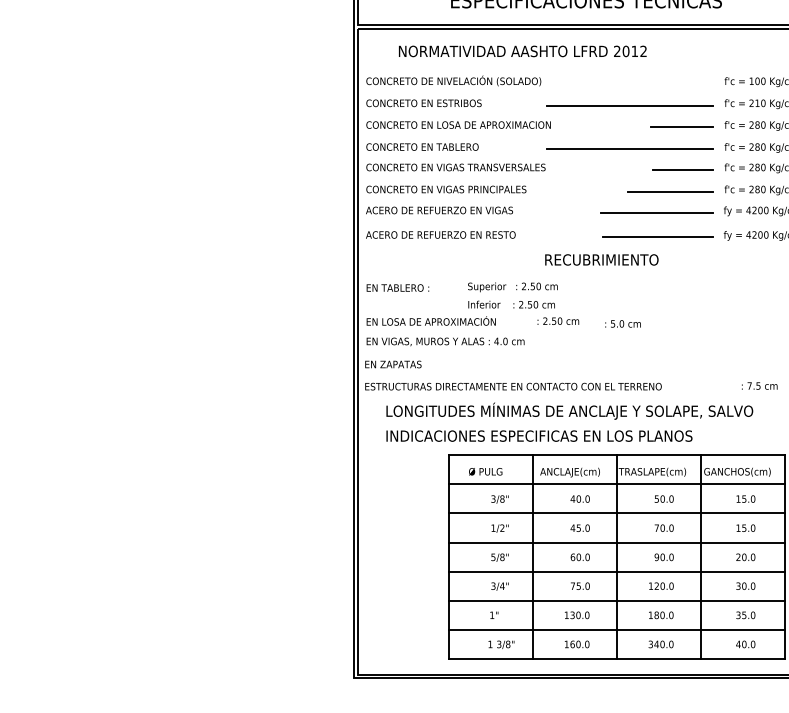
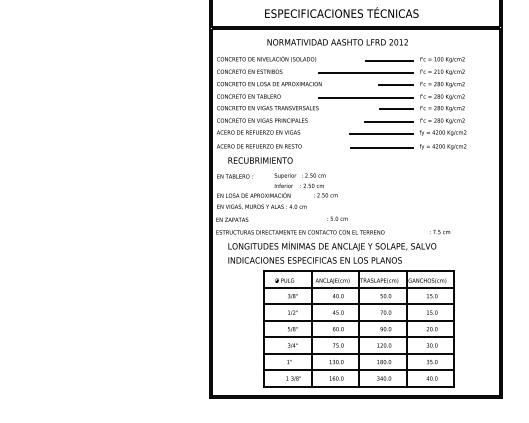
text: (522, 51) -> (337, 42), moved
line: (670, 83) -> (389, 60), added
text: (601, 259) -> (260, 160), moved
text: (622, 323) -> (337, 218), moved

